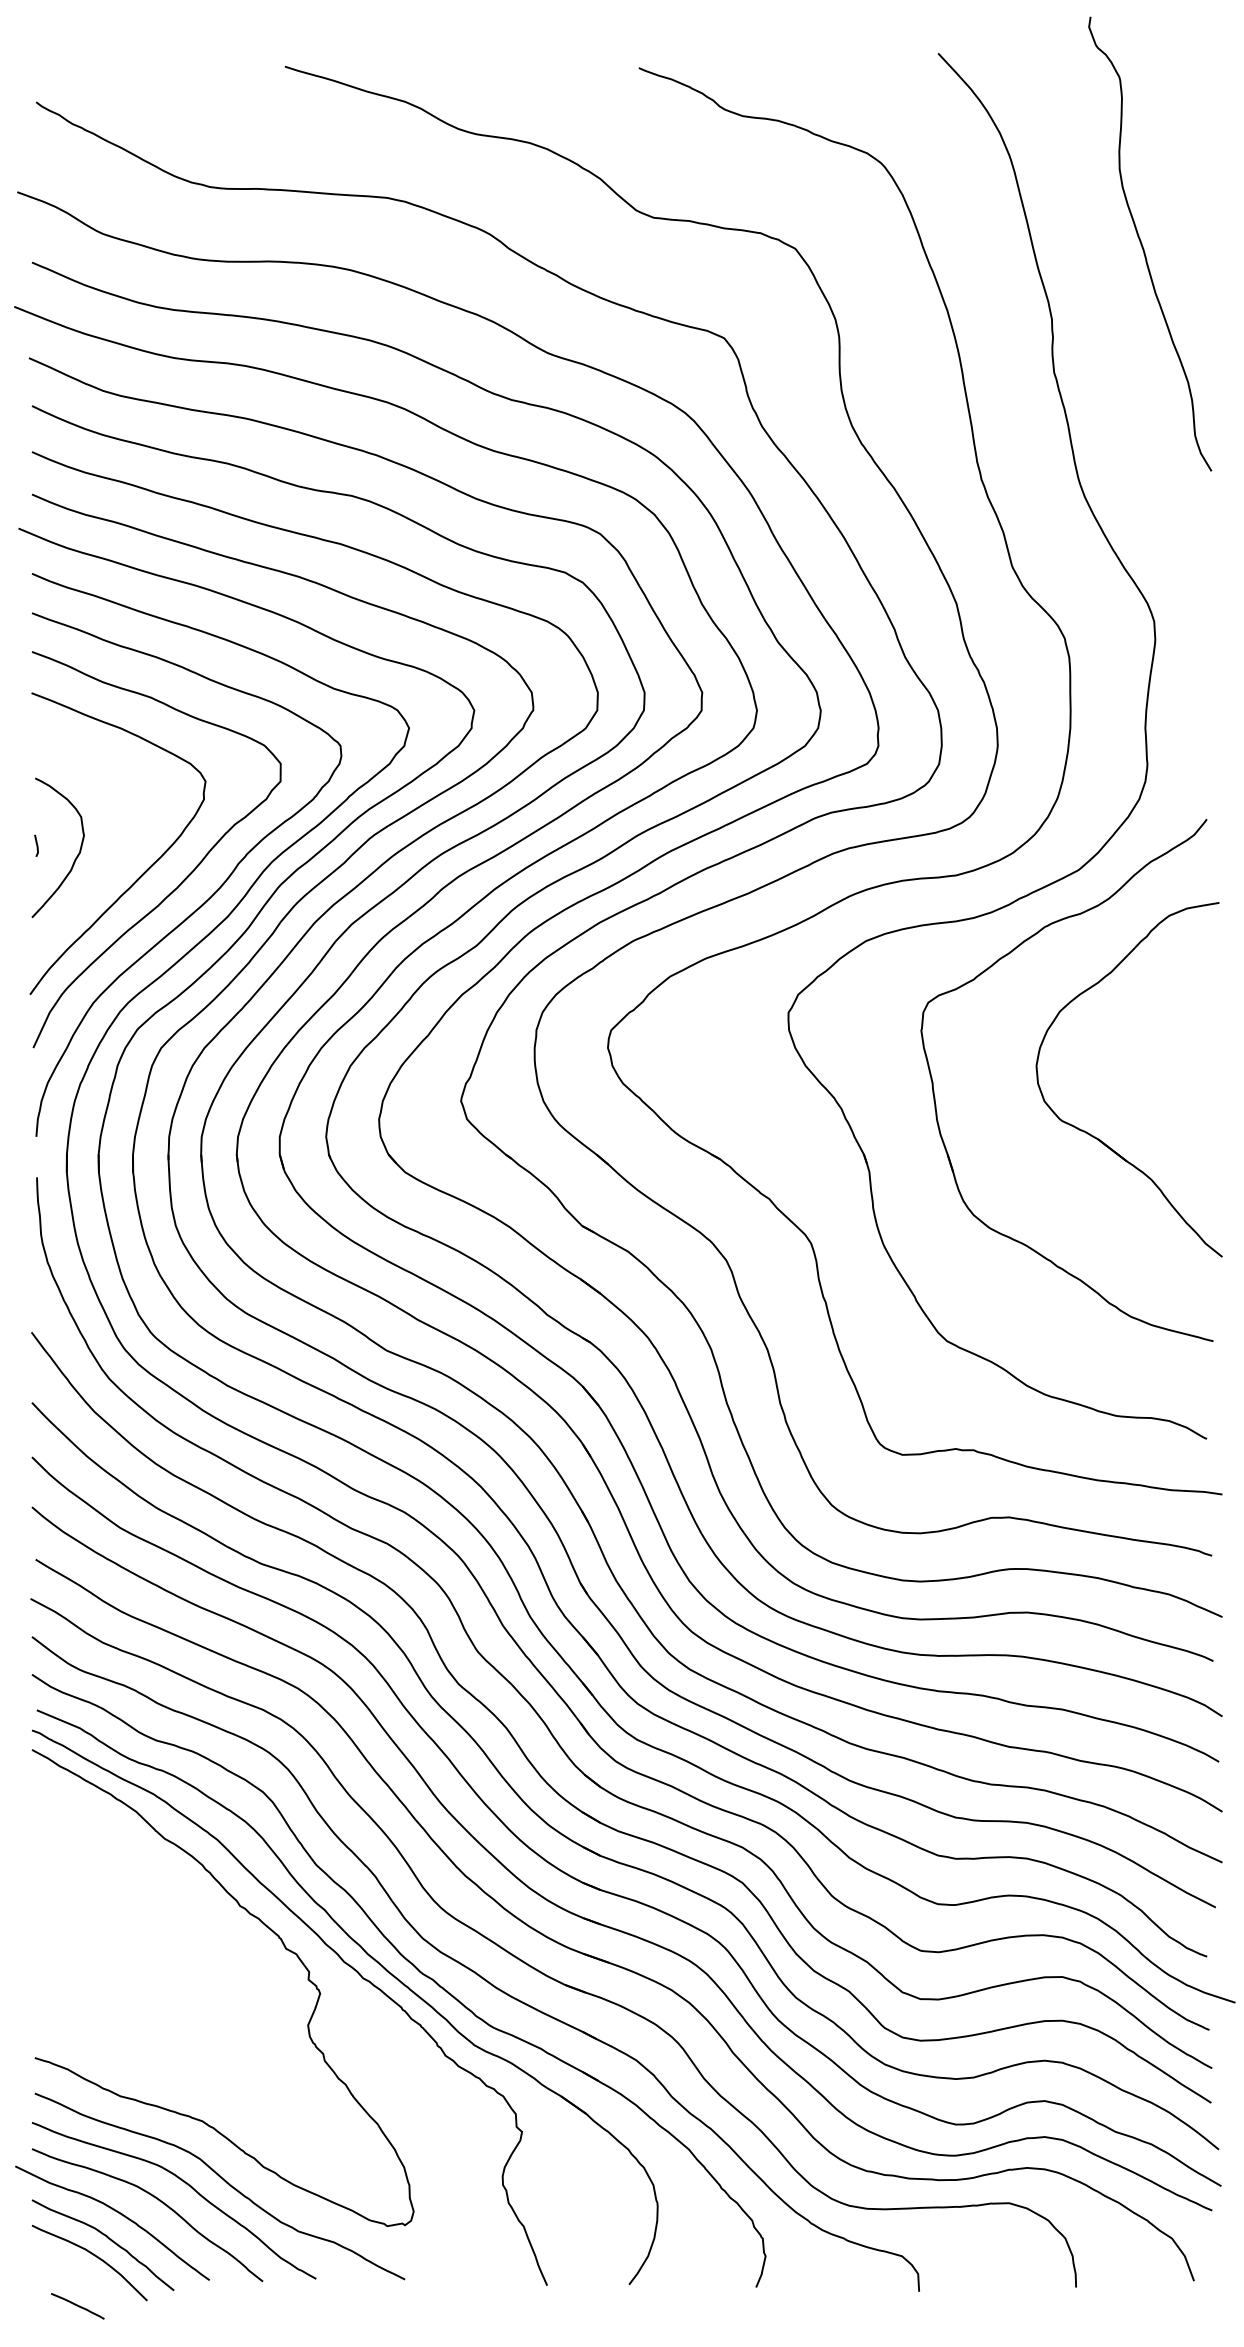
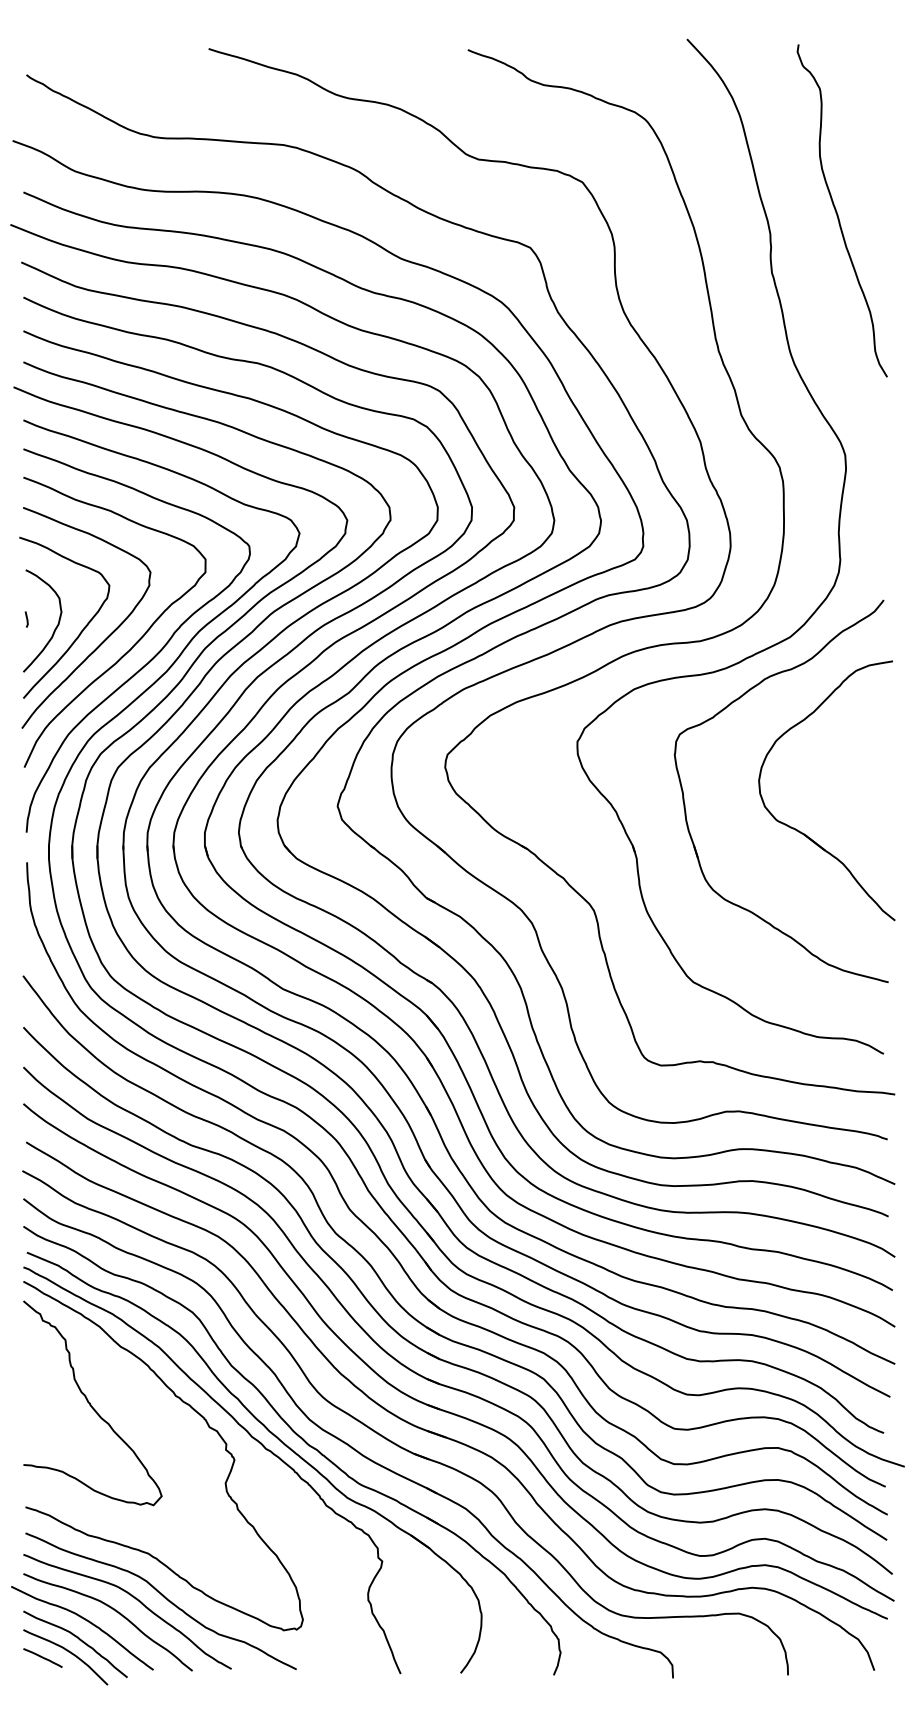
curve: (1143, 244) -> (837, 211), moved
curve: (109, 862) -> (80, 631), added
curve: (124, 1917) -> (91, 1404), added
line: (77, 2305) -> (42, 1657), moved

